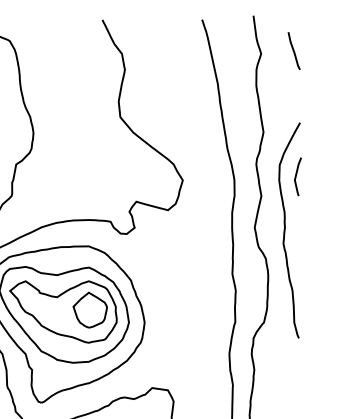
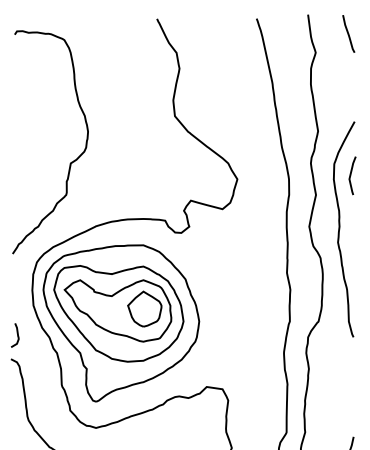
line: (293, 50) -> (348, 33), moved

